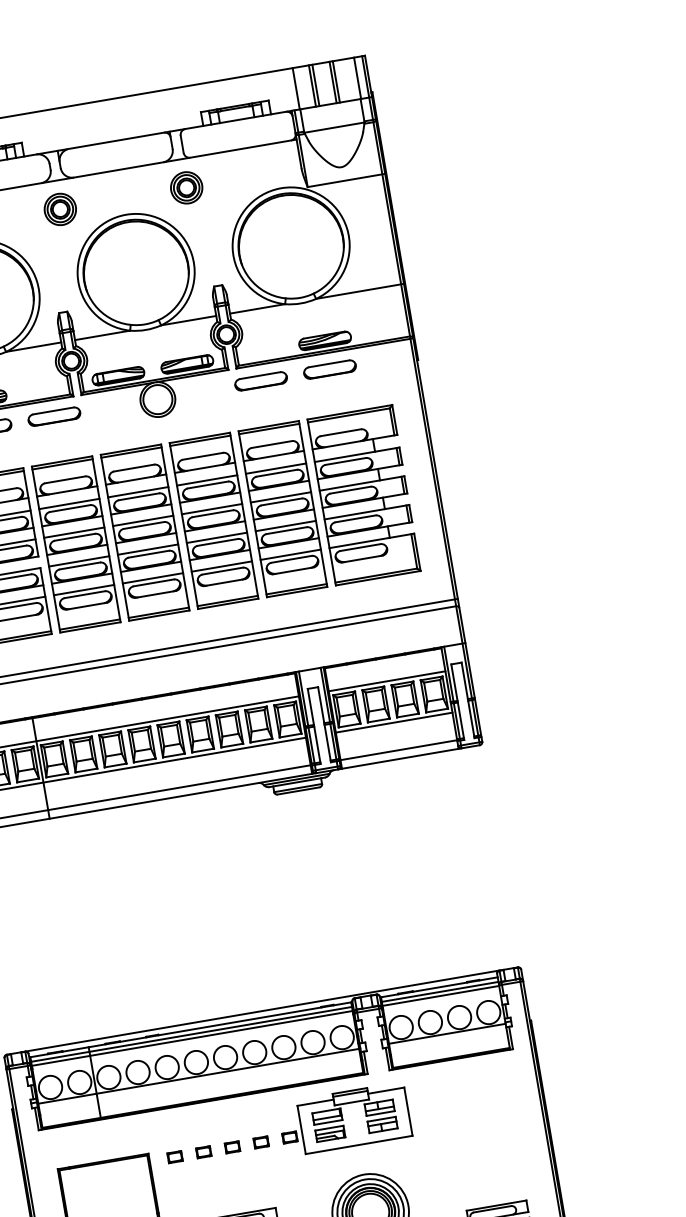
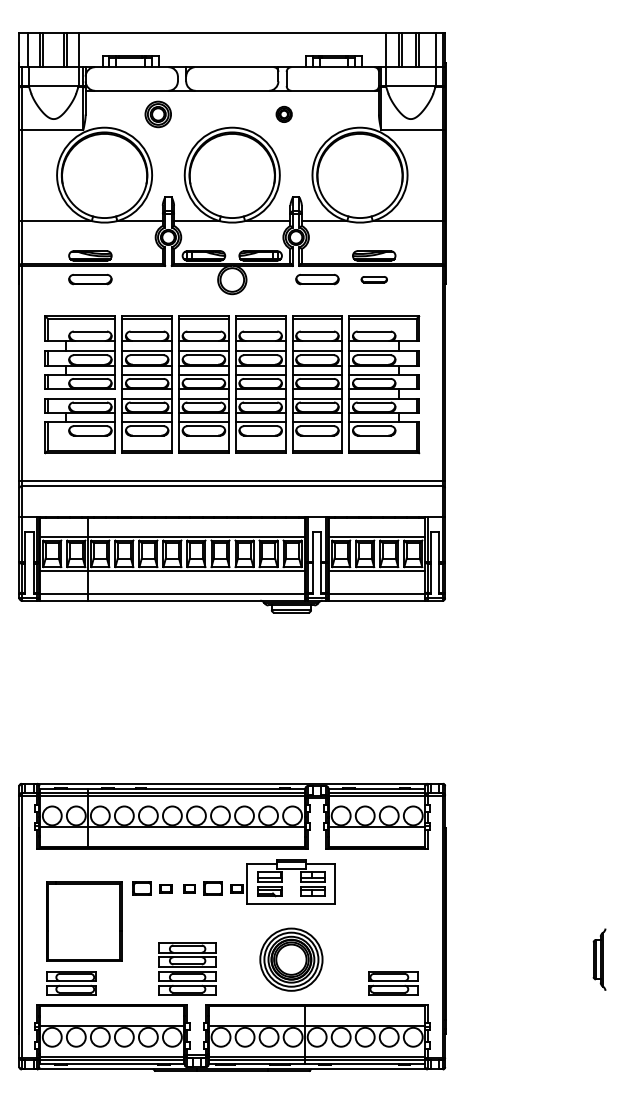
part: (185, 188) -> (283, 114), size x0.6
part: (59, 209) -> (157, 114), moved
part: (330, 369) -> (374, 279), size x0.6
part: (54, 416) -> (147, 279), removed
part: (261, 1142) -> (213, 888), size x1.6
part: (175, 1156) -> (142, 888), size x1.6

